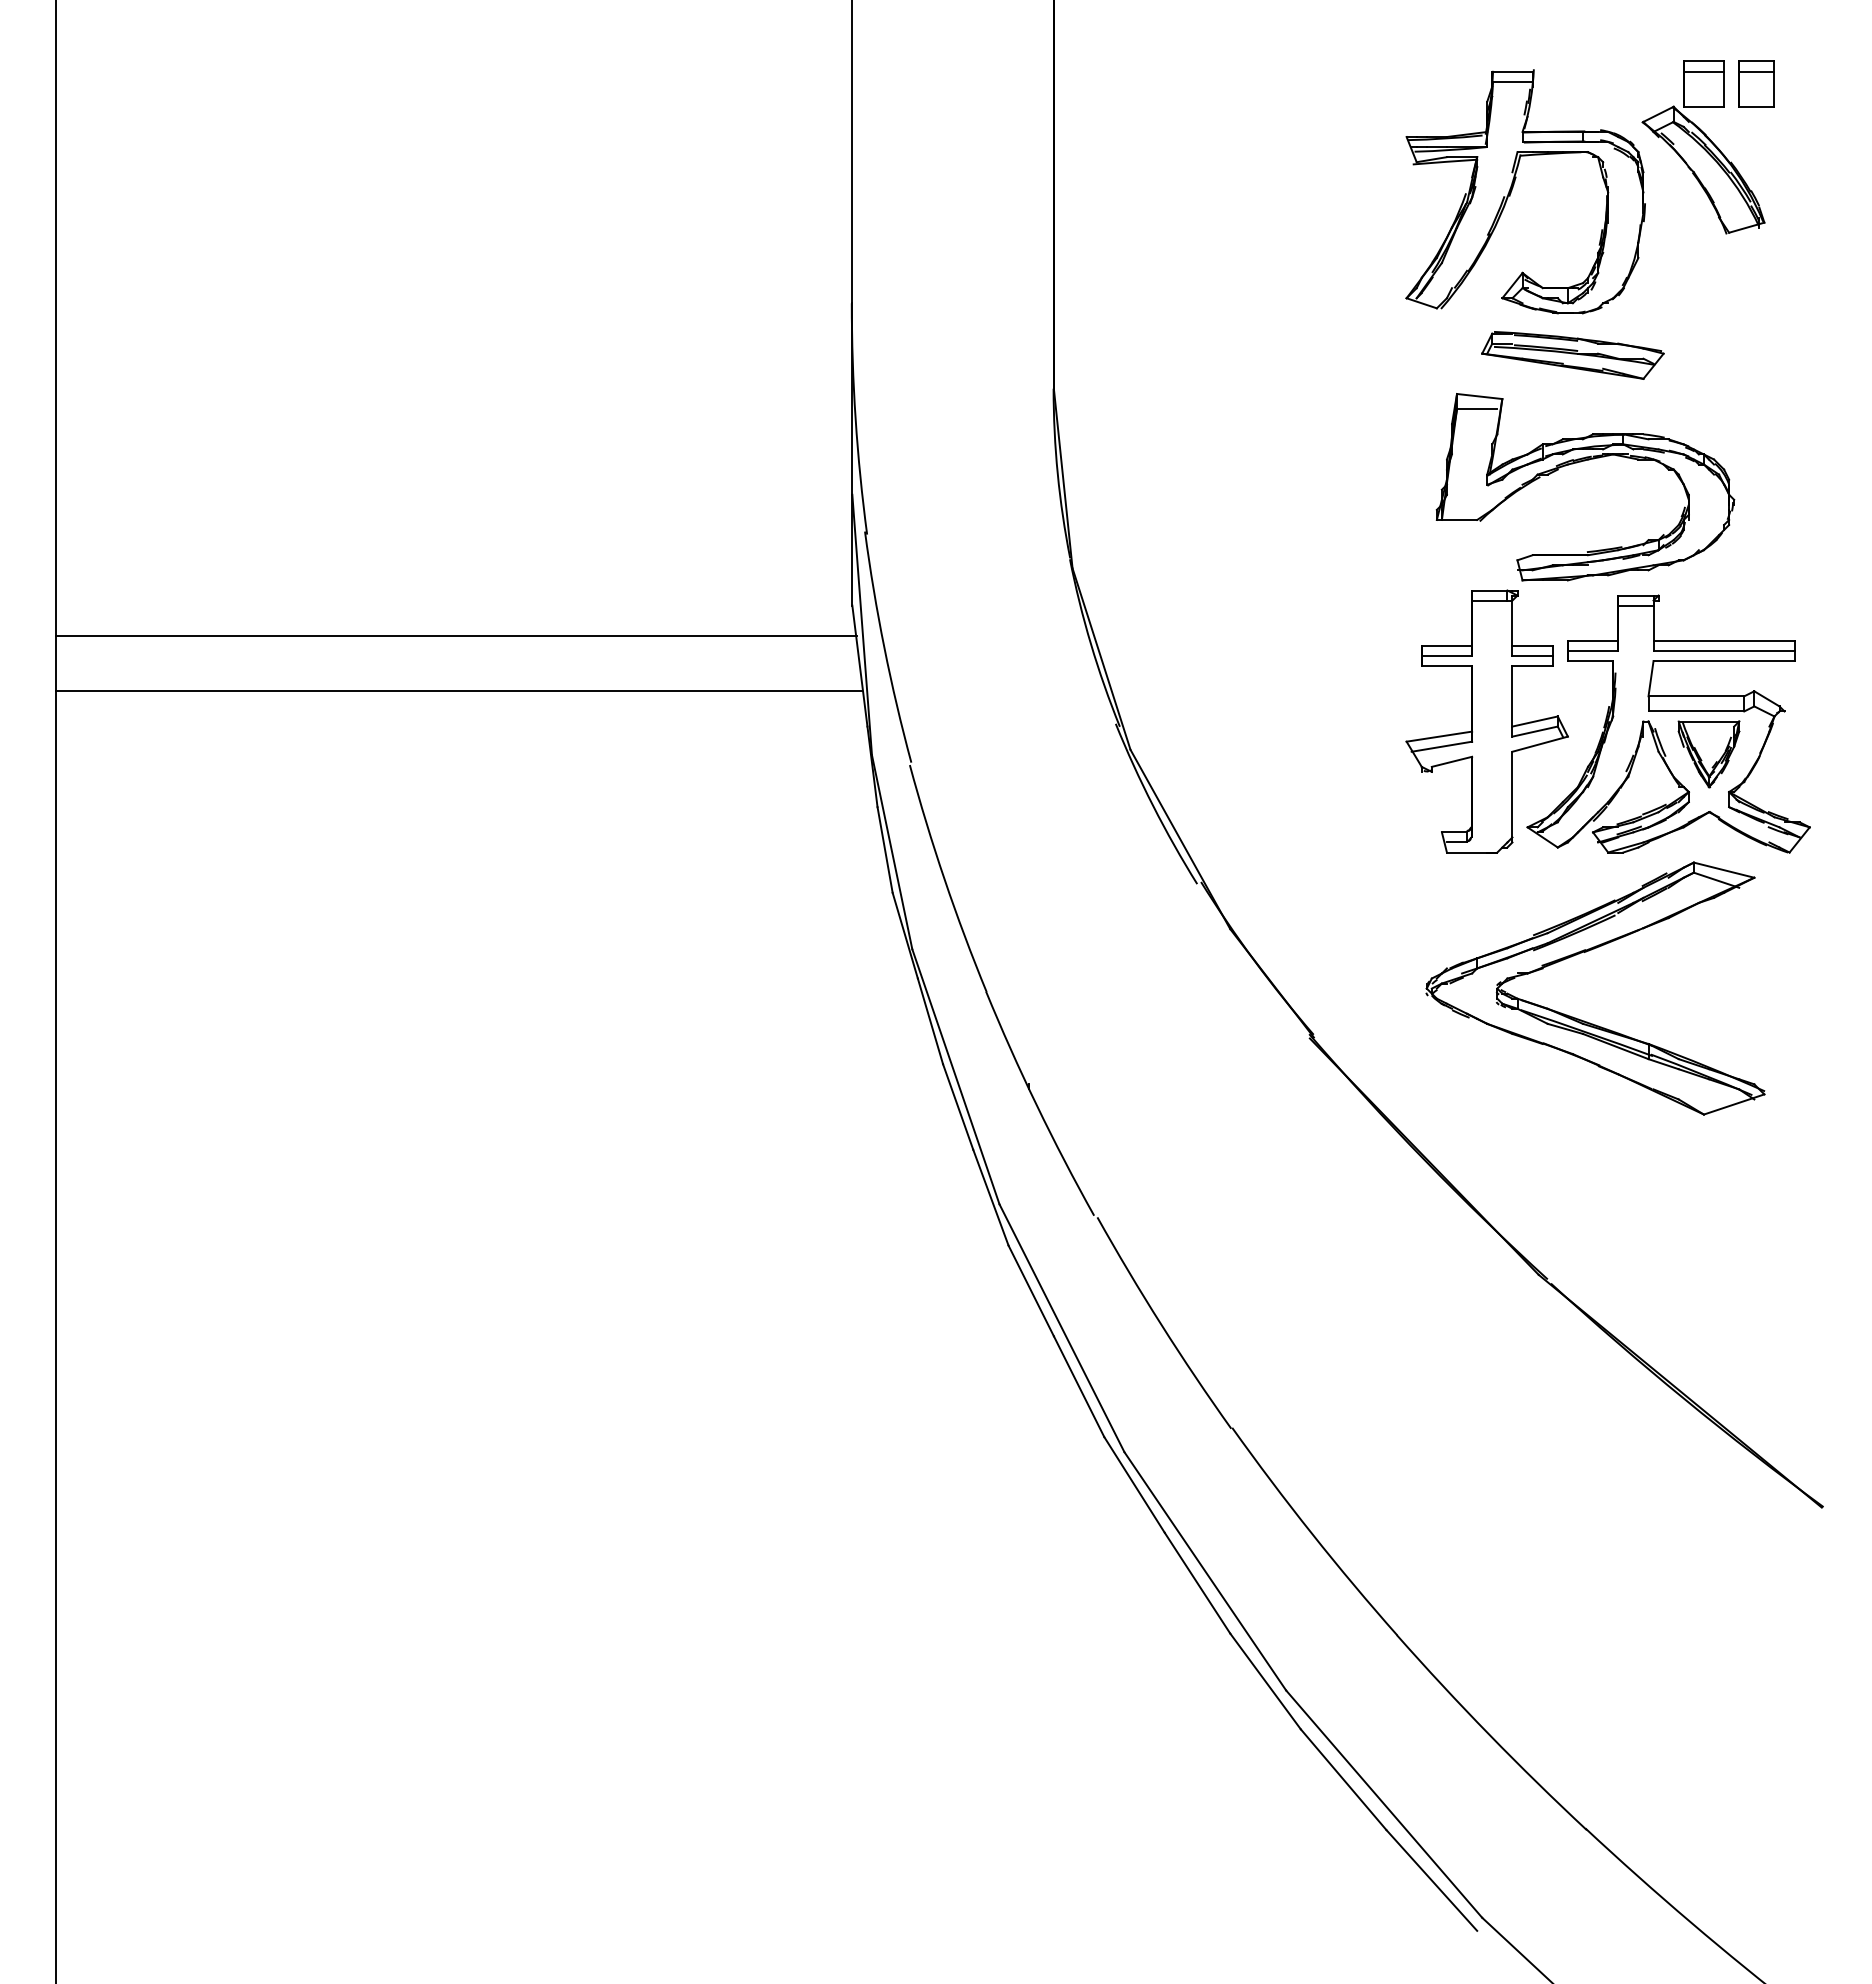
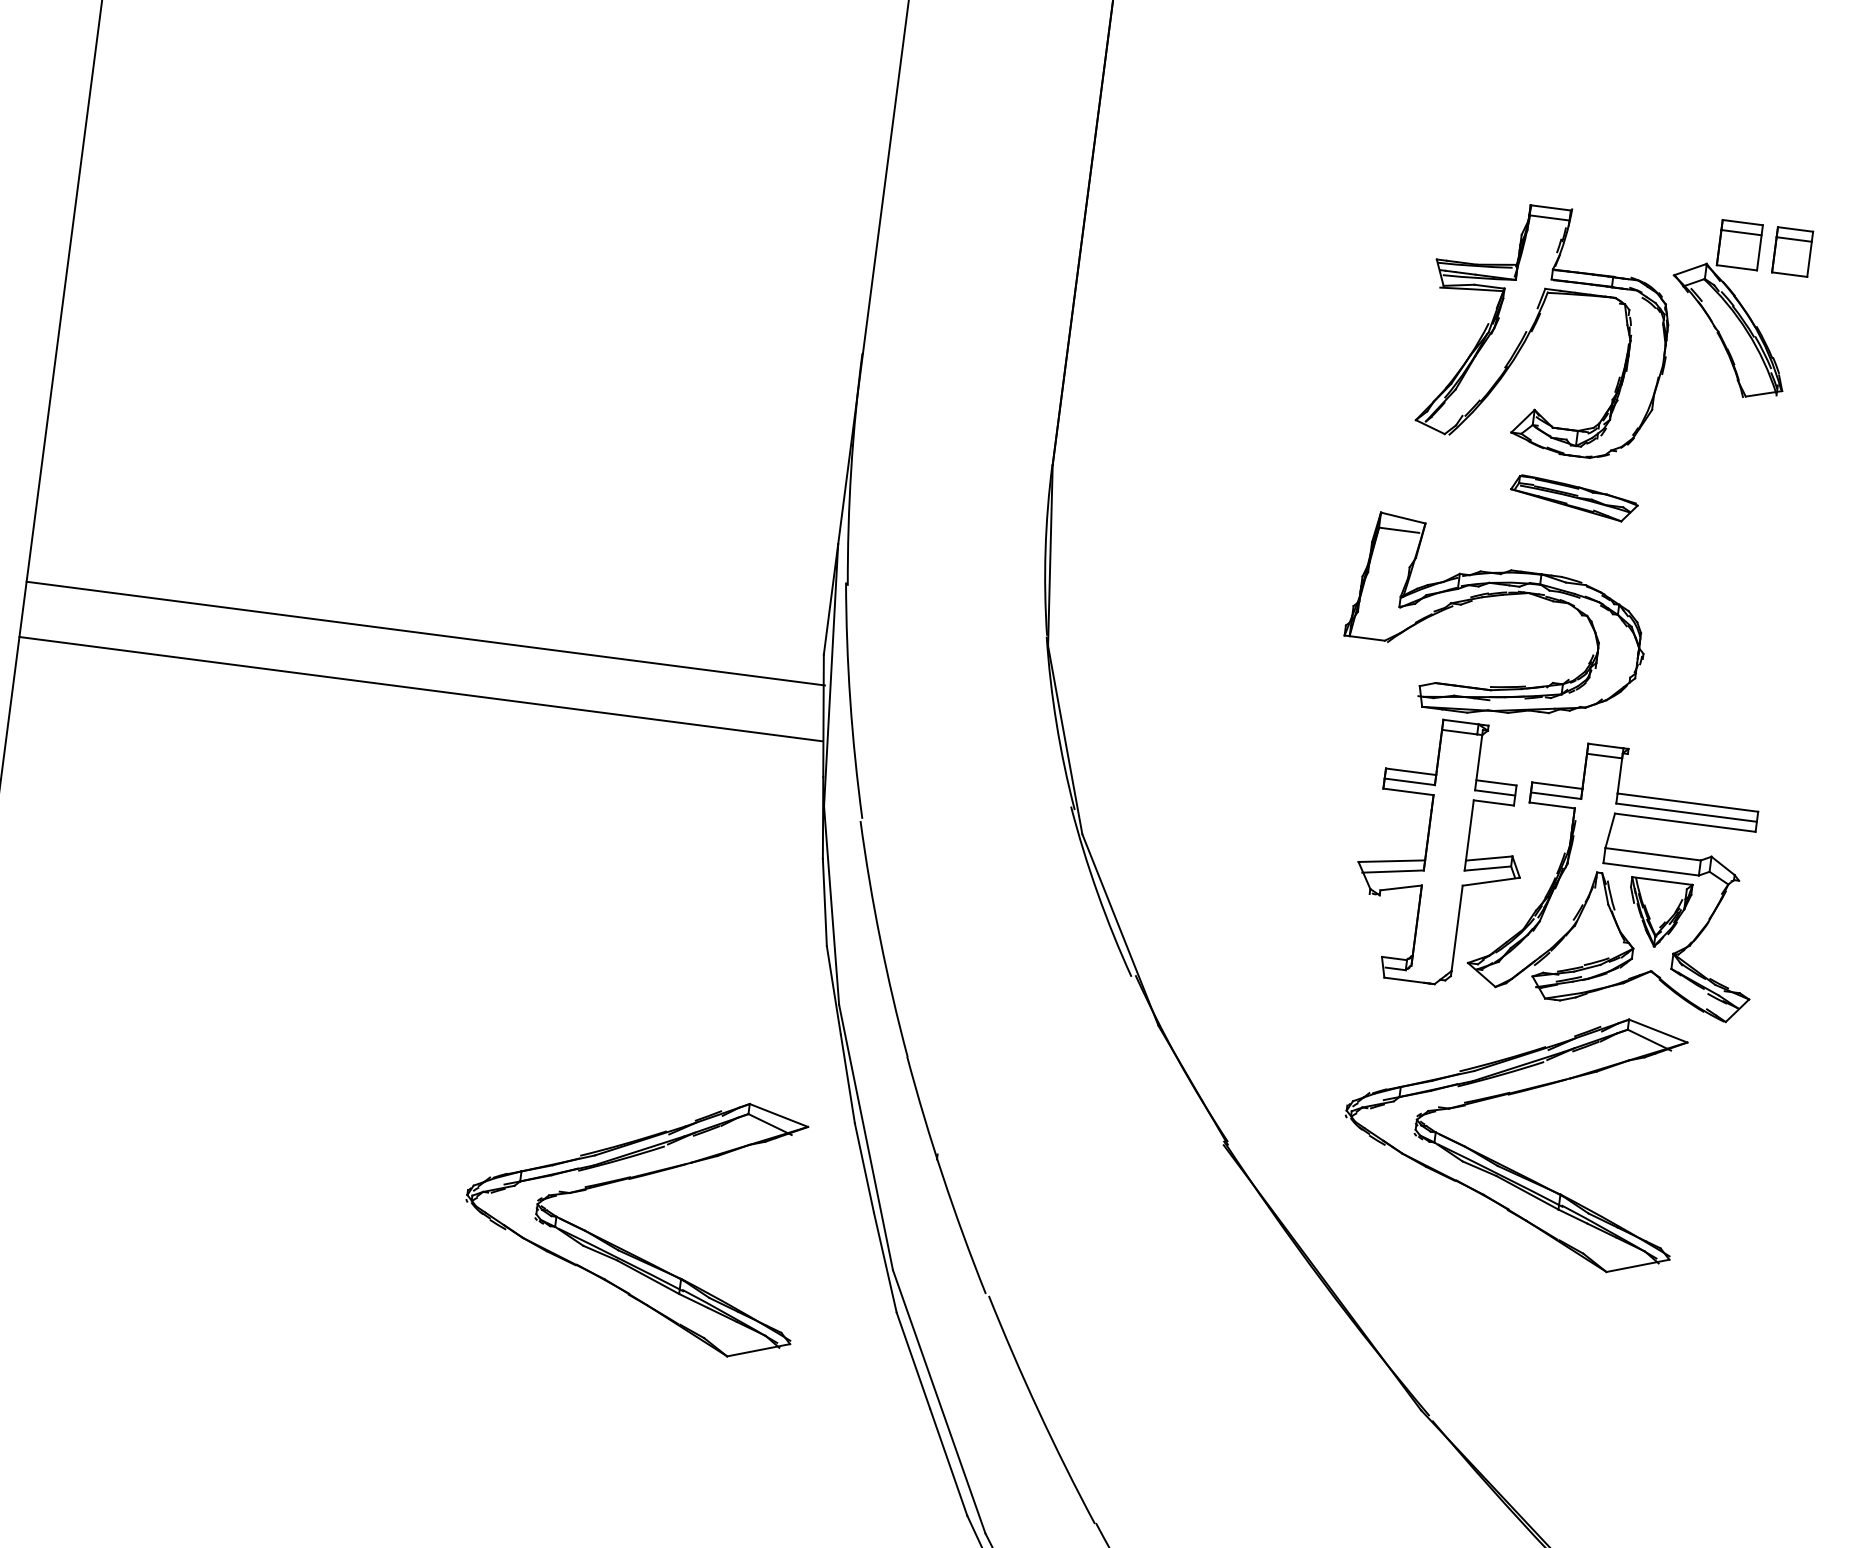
part: (1572, 355) -> (1573, 498), size x0.7
part: (1577, 463) -> (1492, 597), moved
part: (727, 1216) -> (620, 1247), added

